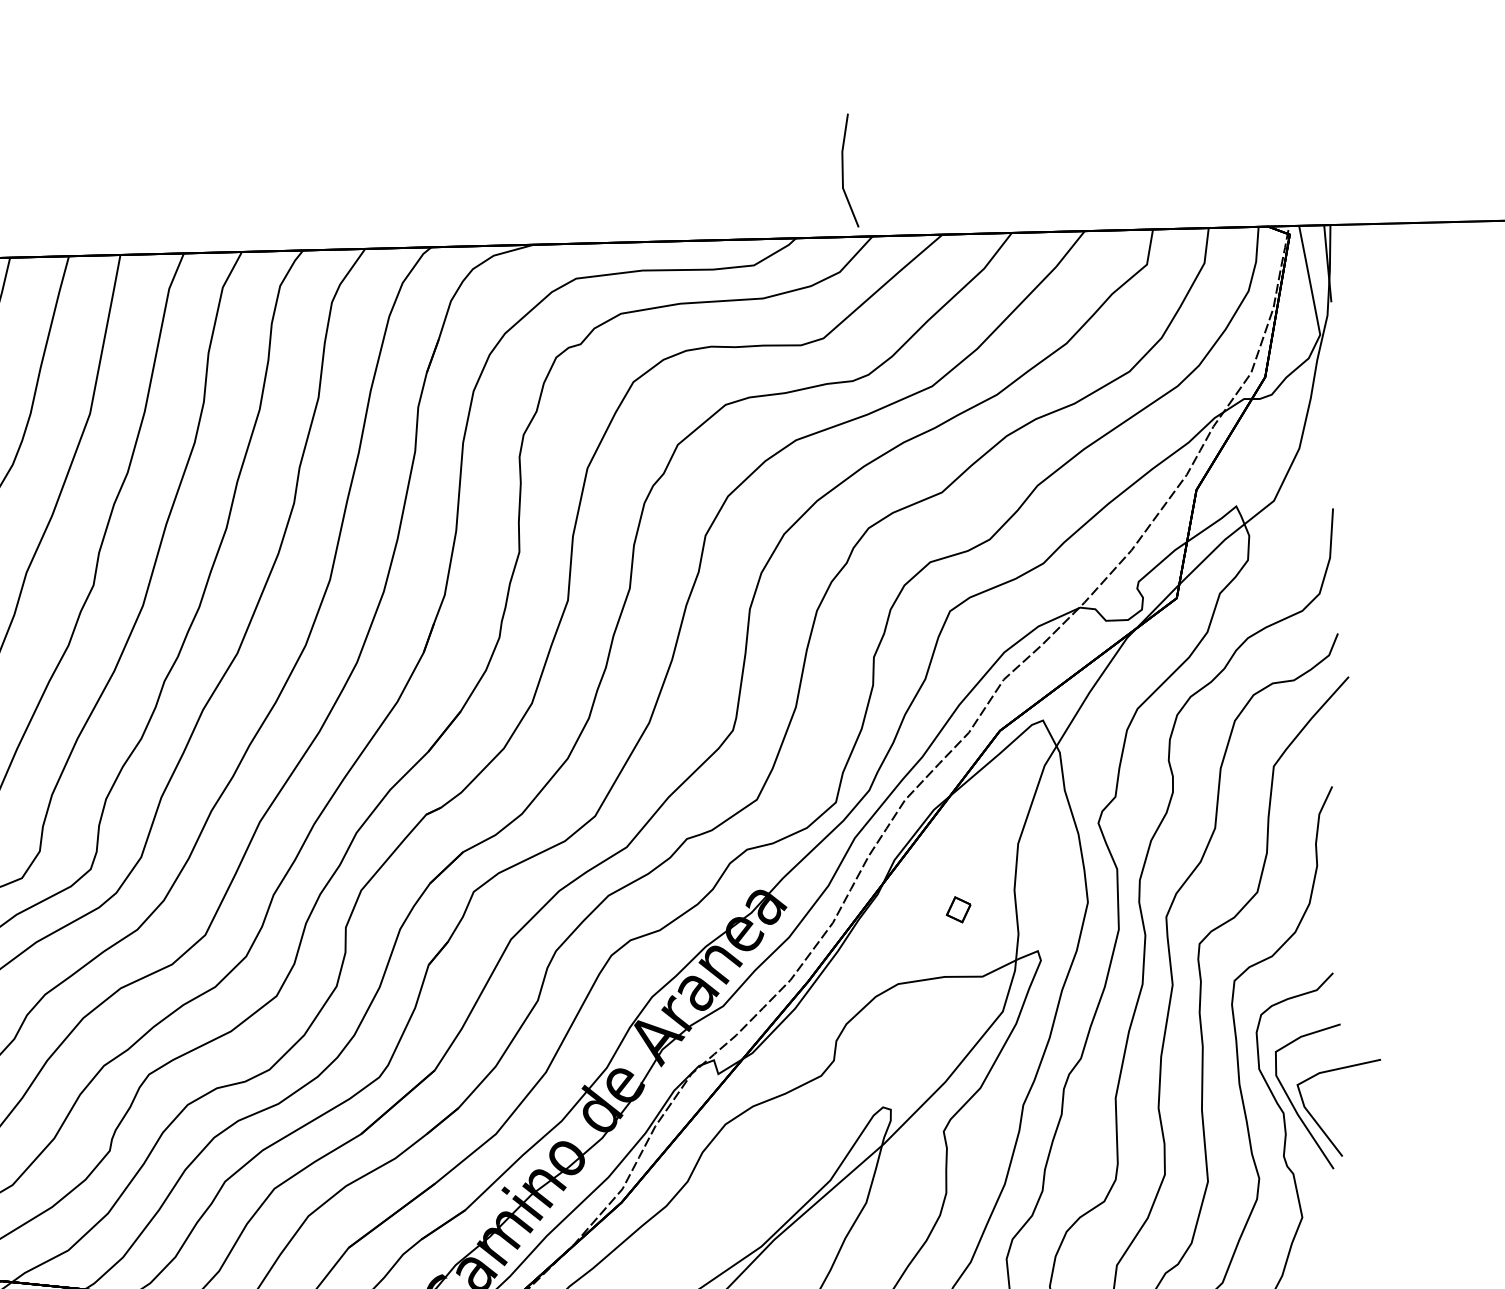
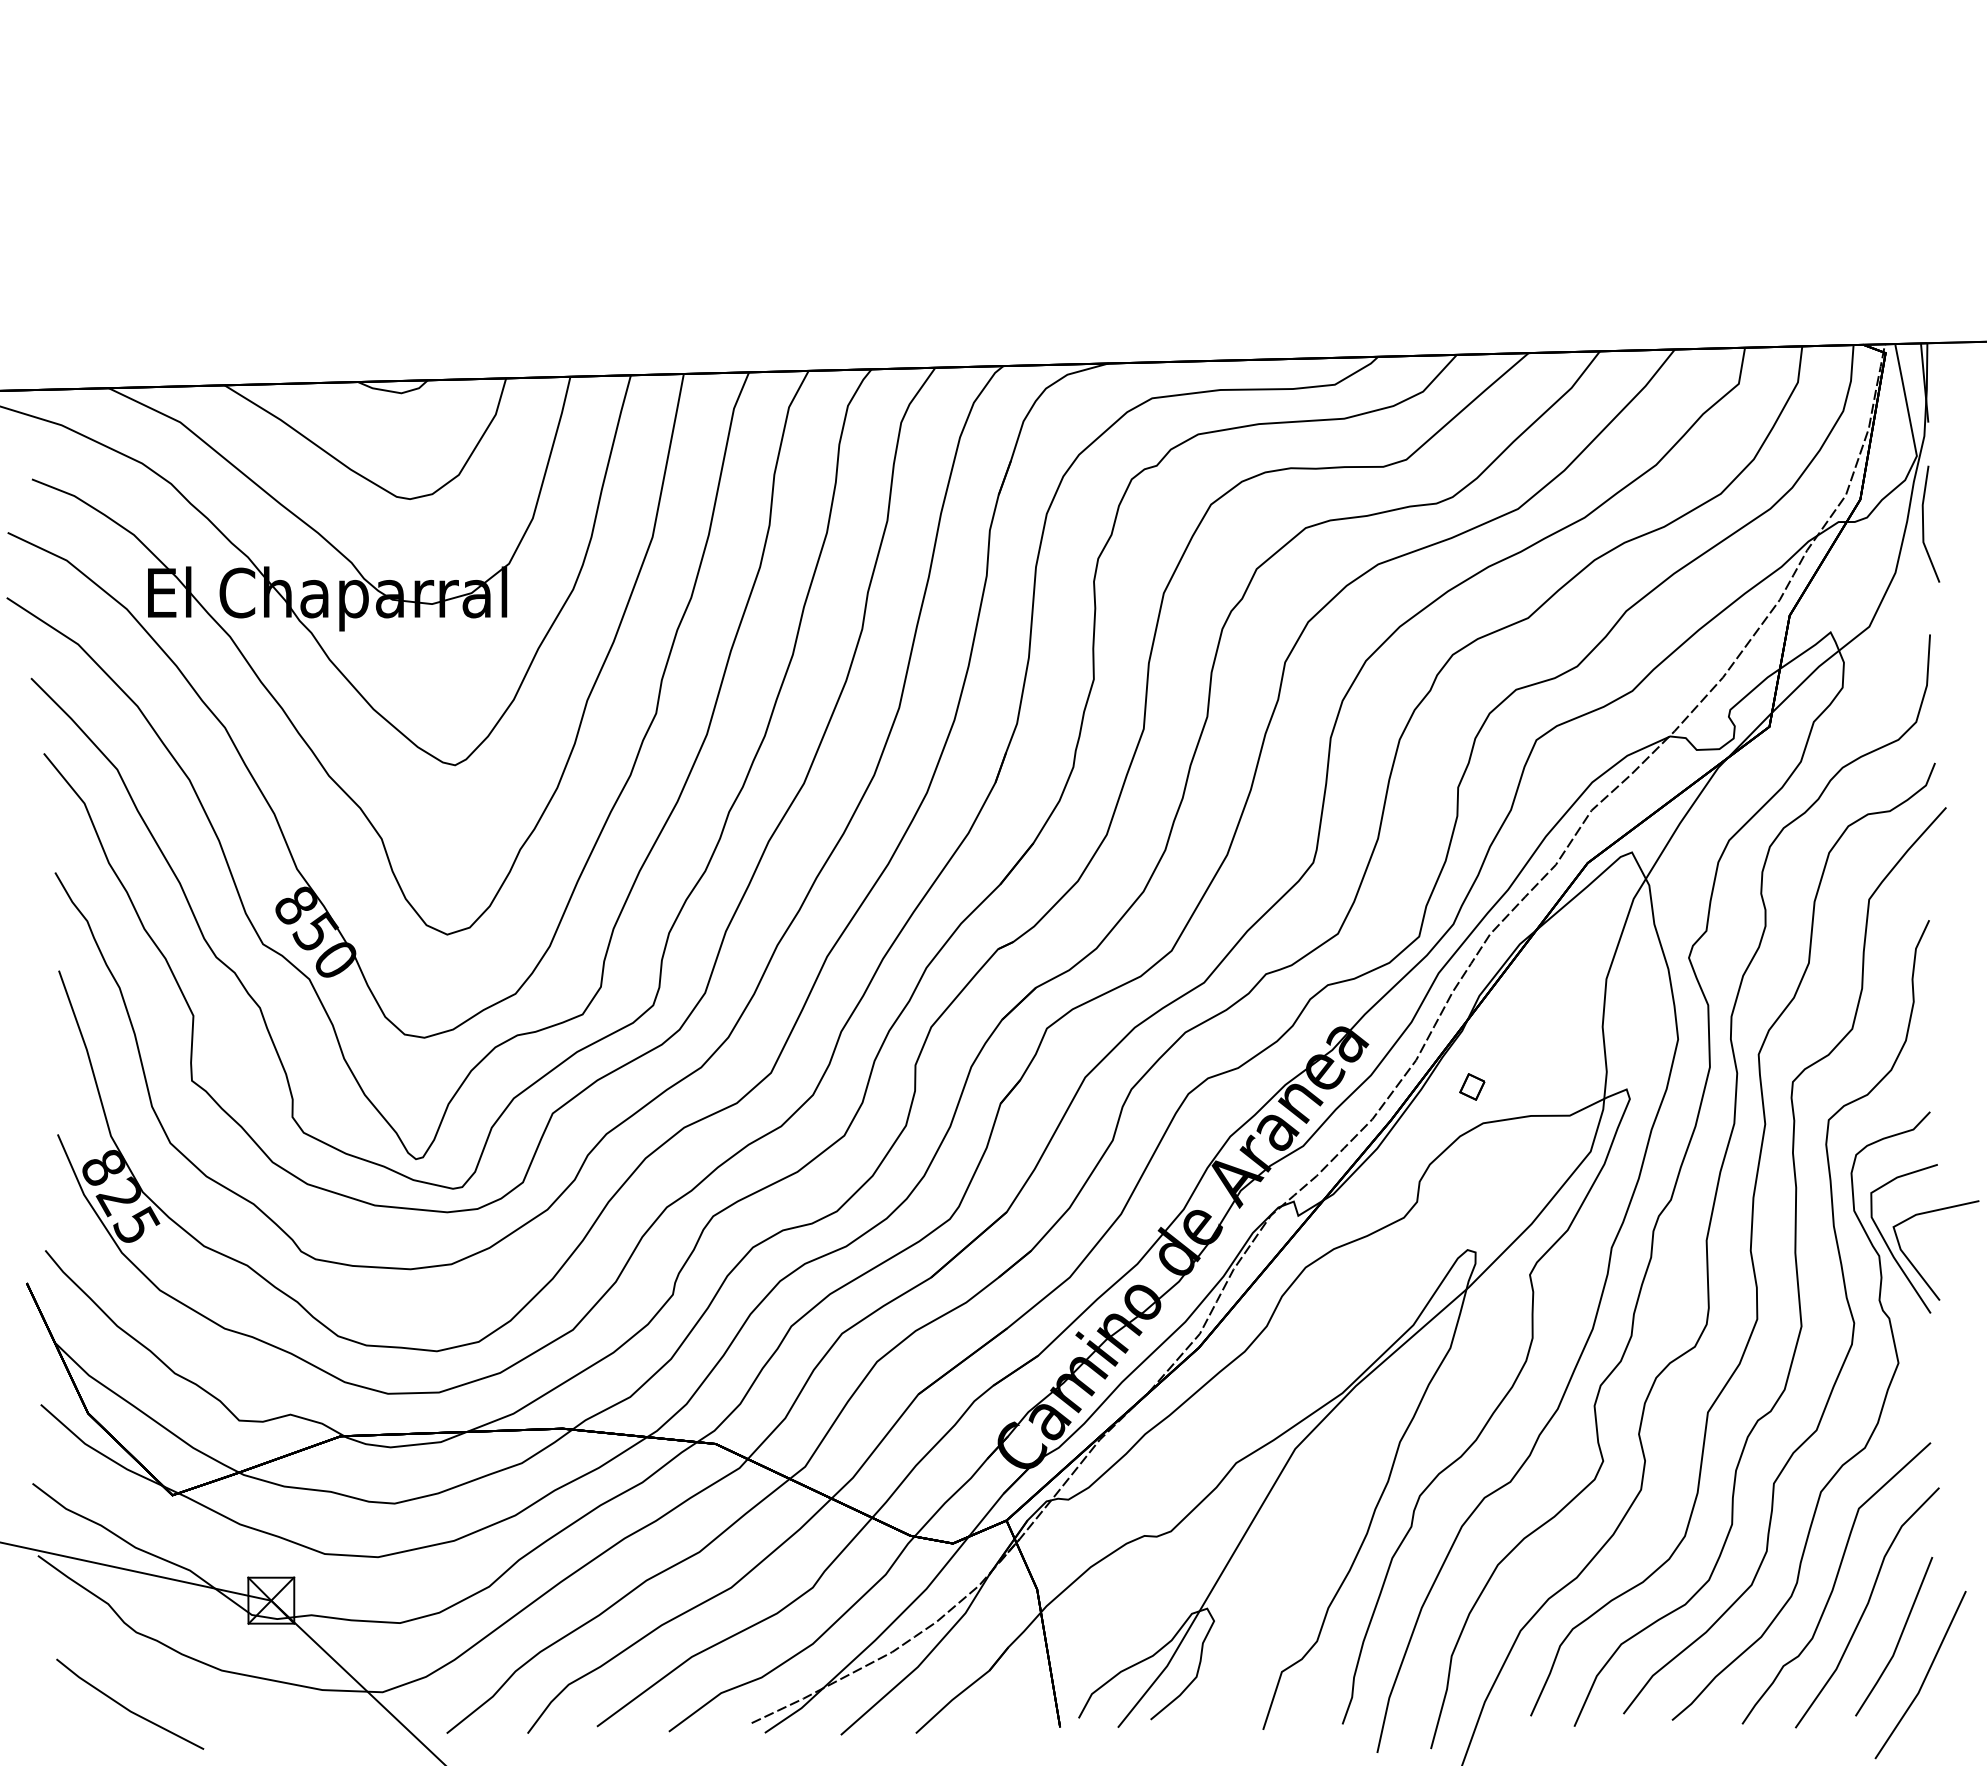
line: (843, 169) -> (1923, 523), moved
part: (958, 909) -> (1472, 1086), moved

